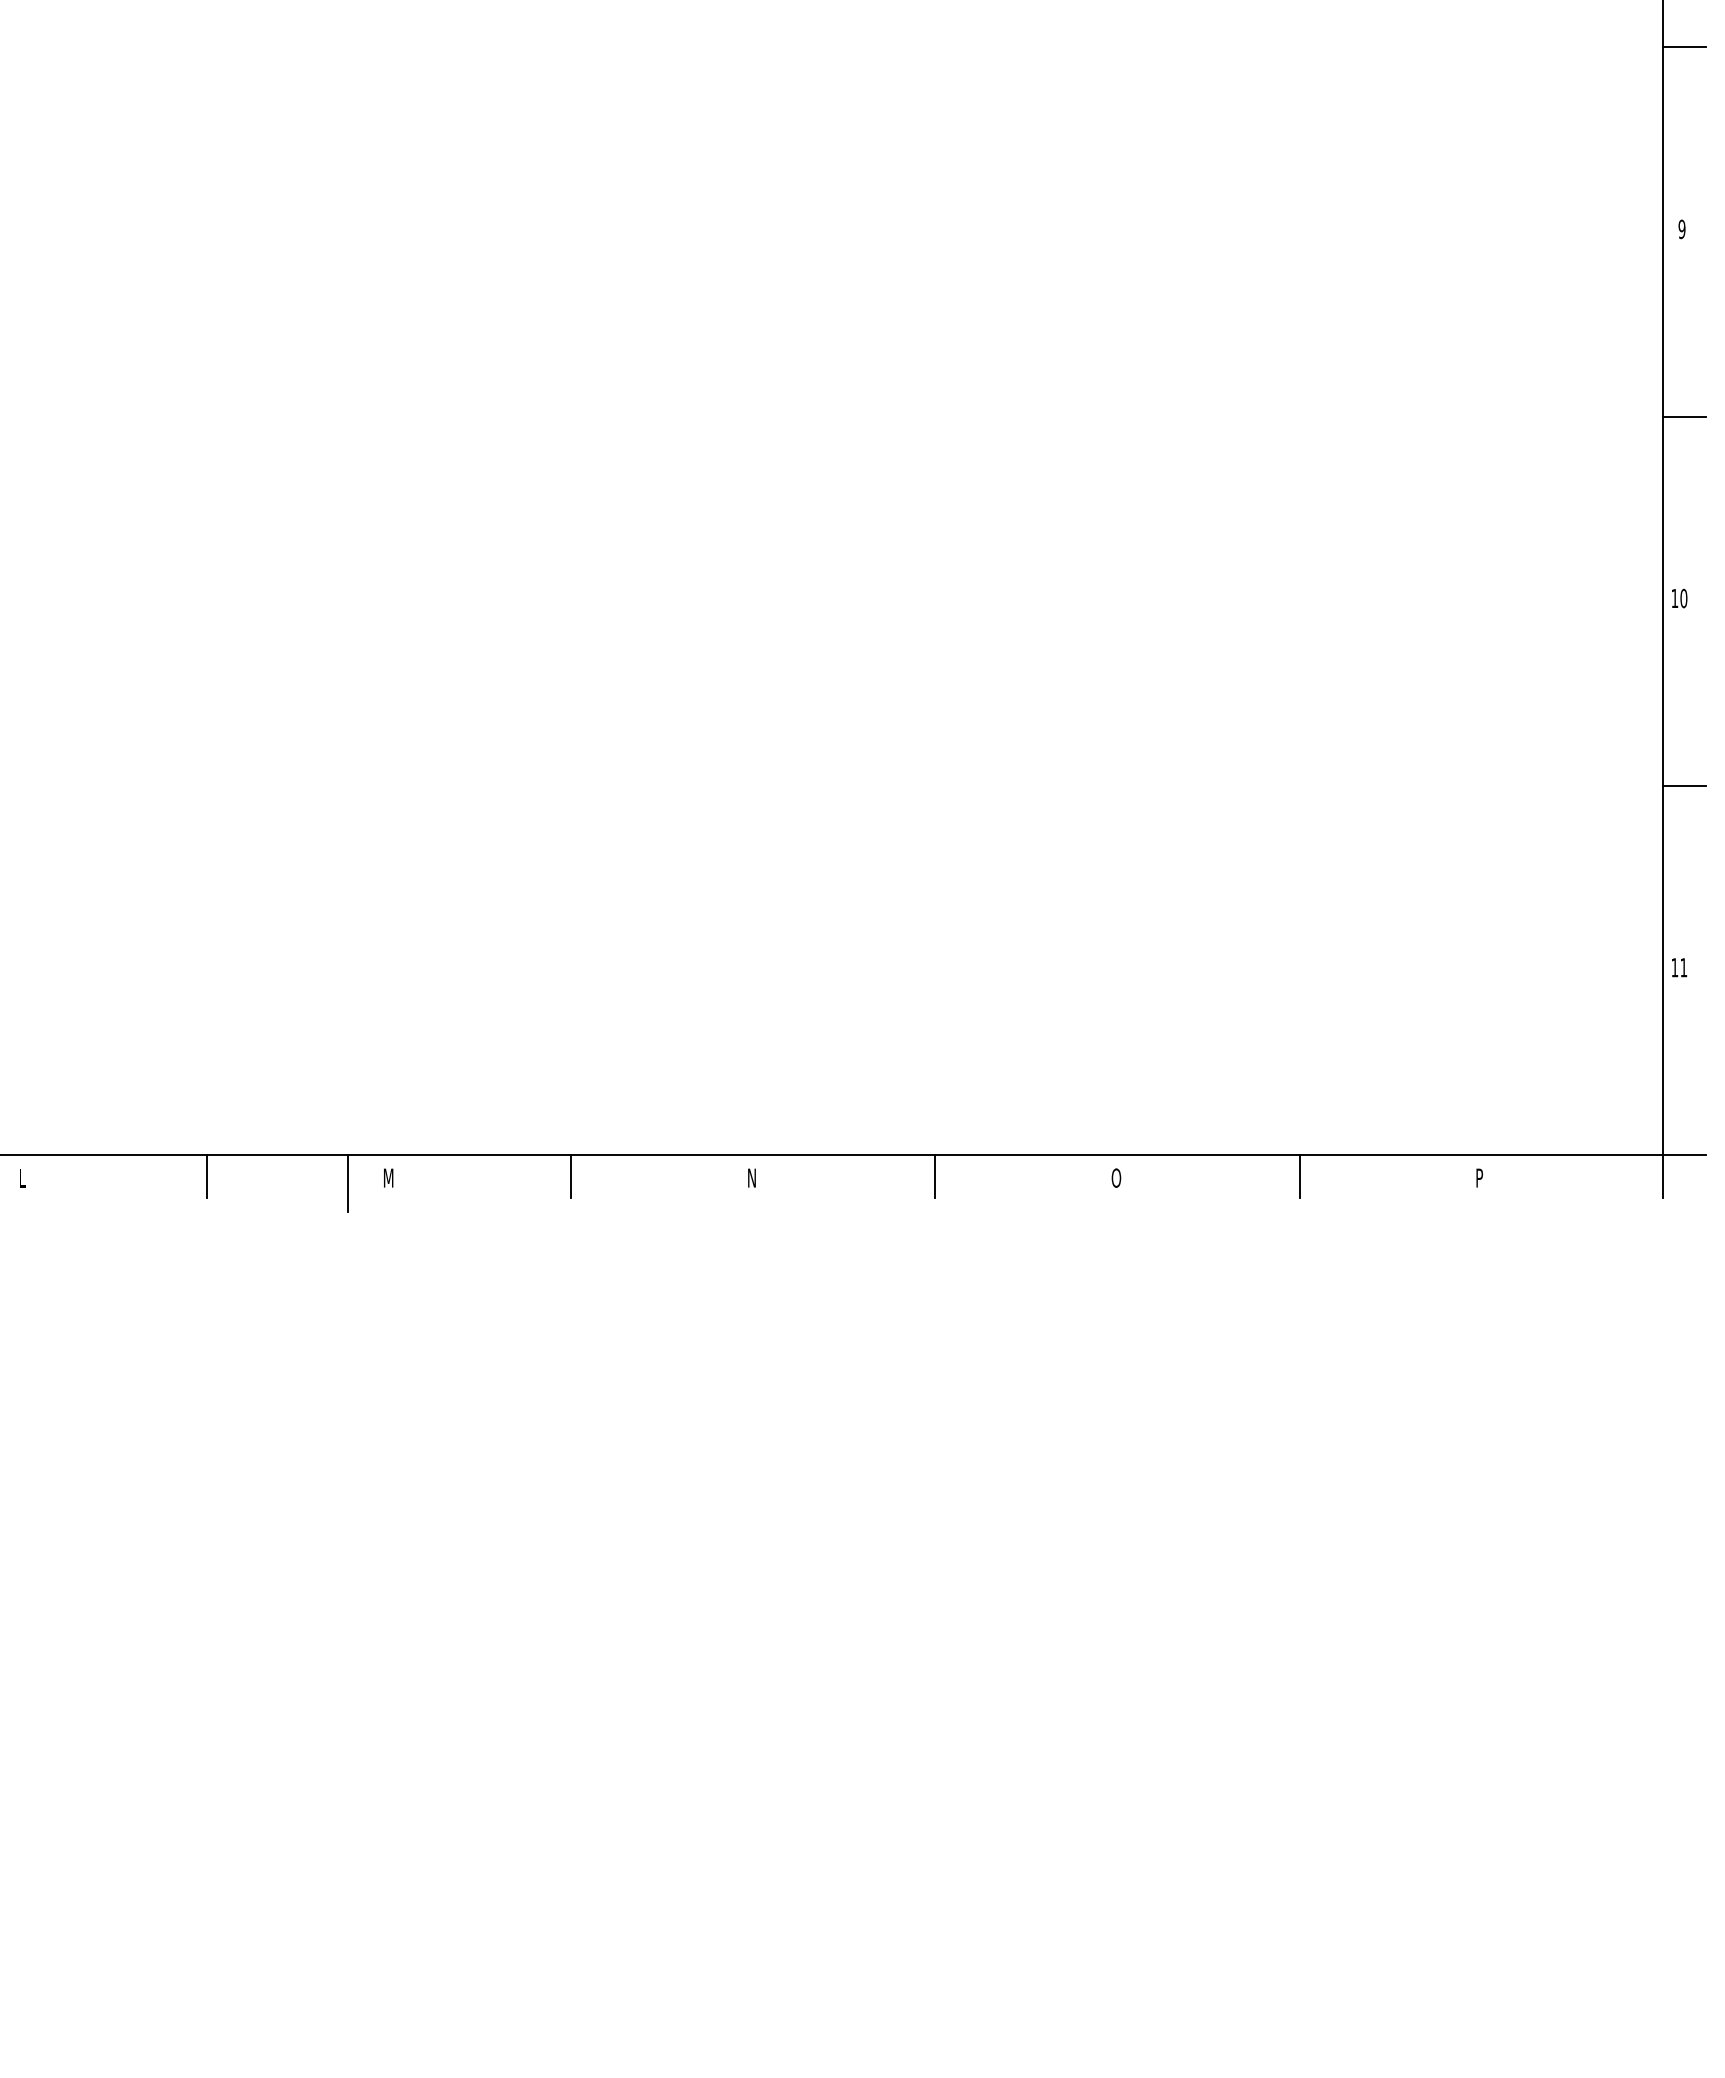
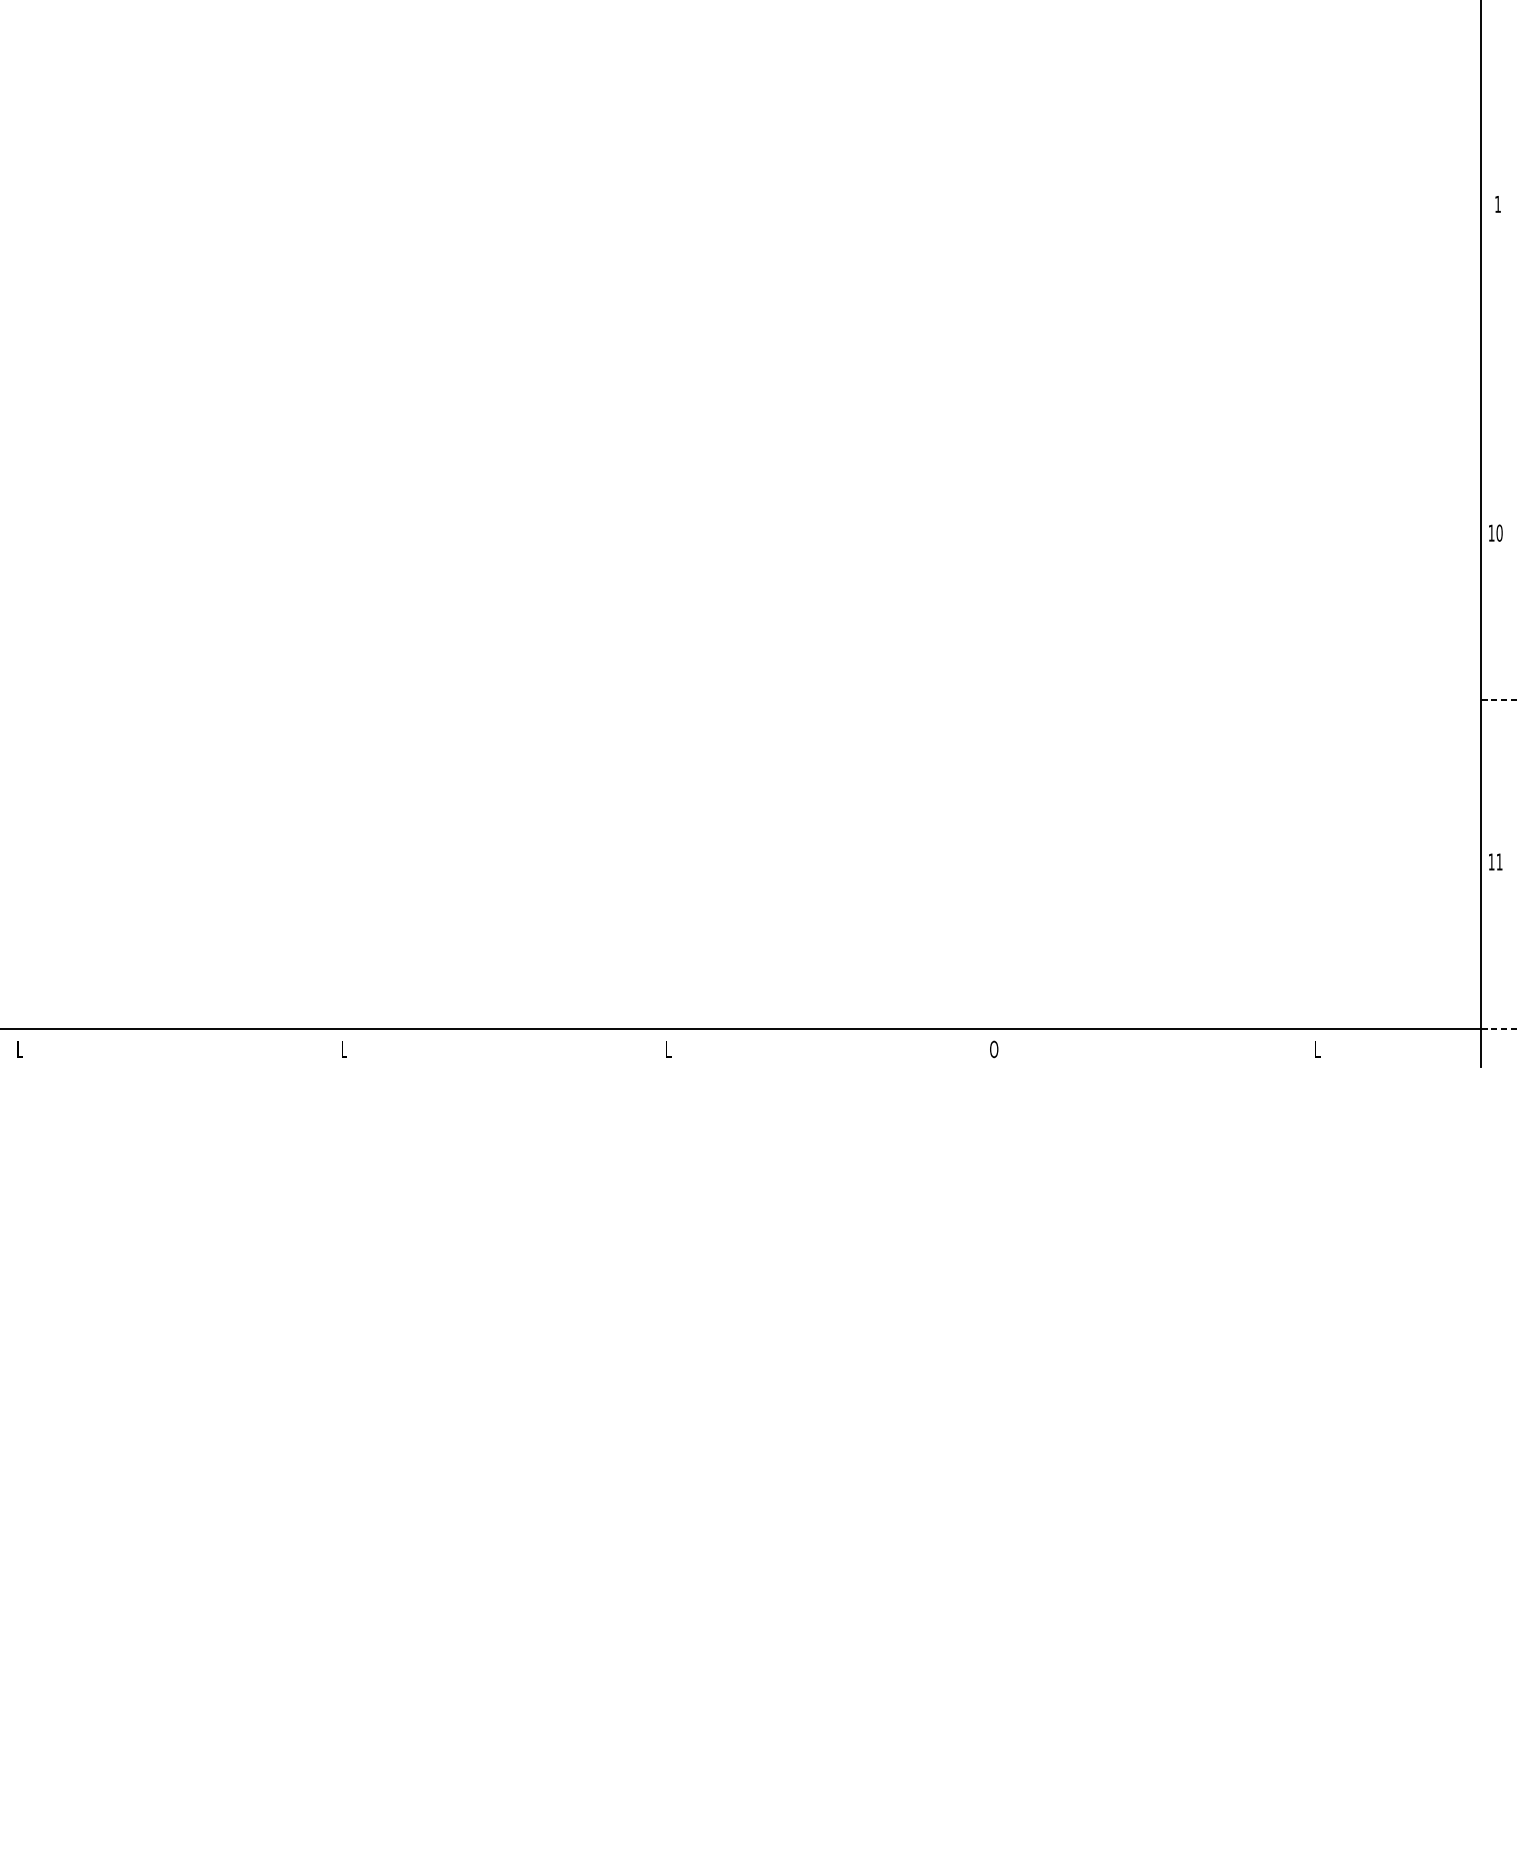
line: (1684, 47) -> (1500, 42), removed
text: (1681, 229) -> (1497, 204), 9 -> 1
line: (1684, 416) -> (1500, 371), removed
line: (1685, 785) -> (1501, 699), solid -> dashed
line: (1685, 1154) -> (1501, 1028), solid -> dashed
line: (207, 1175) -> (184, 1047), removed
line: (571, 1175) -> (508, 1047), removed
line: (935, 1175) -> (833, 1047), removed
line: (1299, 1175) -> (1157, 1047), removed
text: (388, 1177) -> (345, 1048), M -> L
text: (751, 1177) -> (669, 1048), N -> L
text: (1479, 1177) -> (1317, 1048), P -> L
line: (347, 1183) -> (309, 1054), removed

